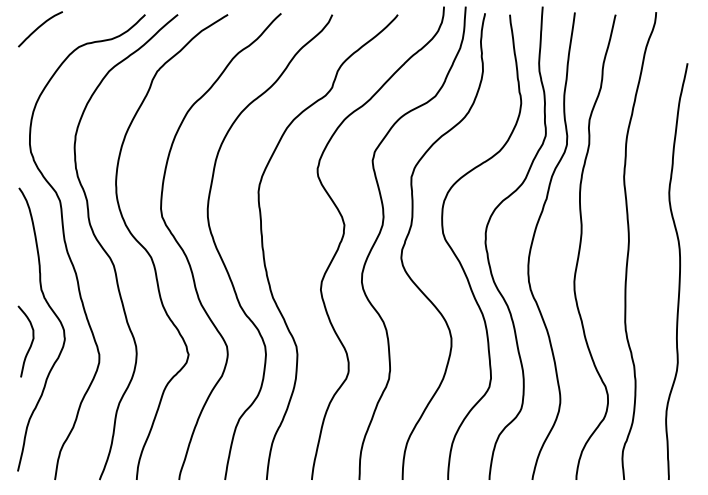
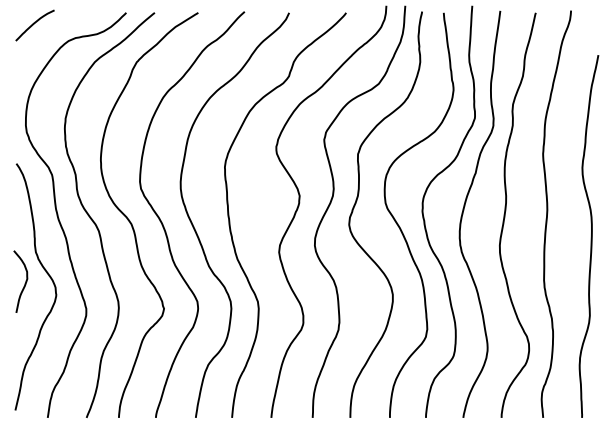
curve: (30, 343) -> (24, 283), moved

